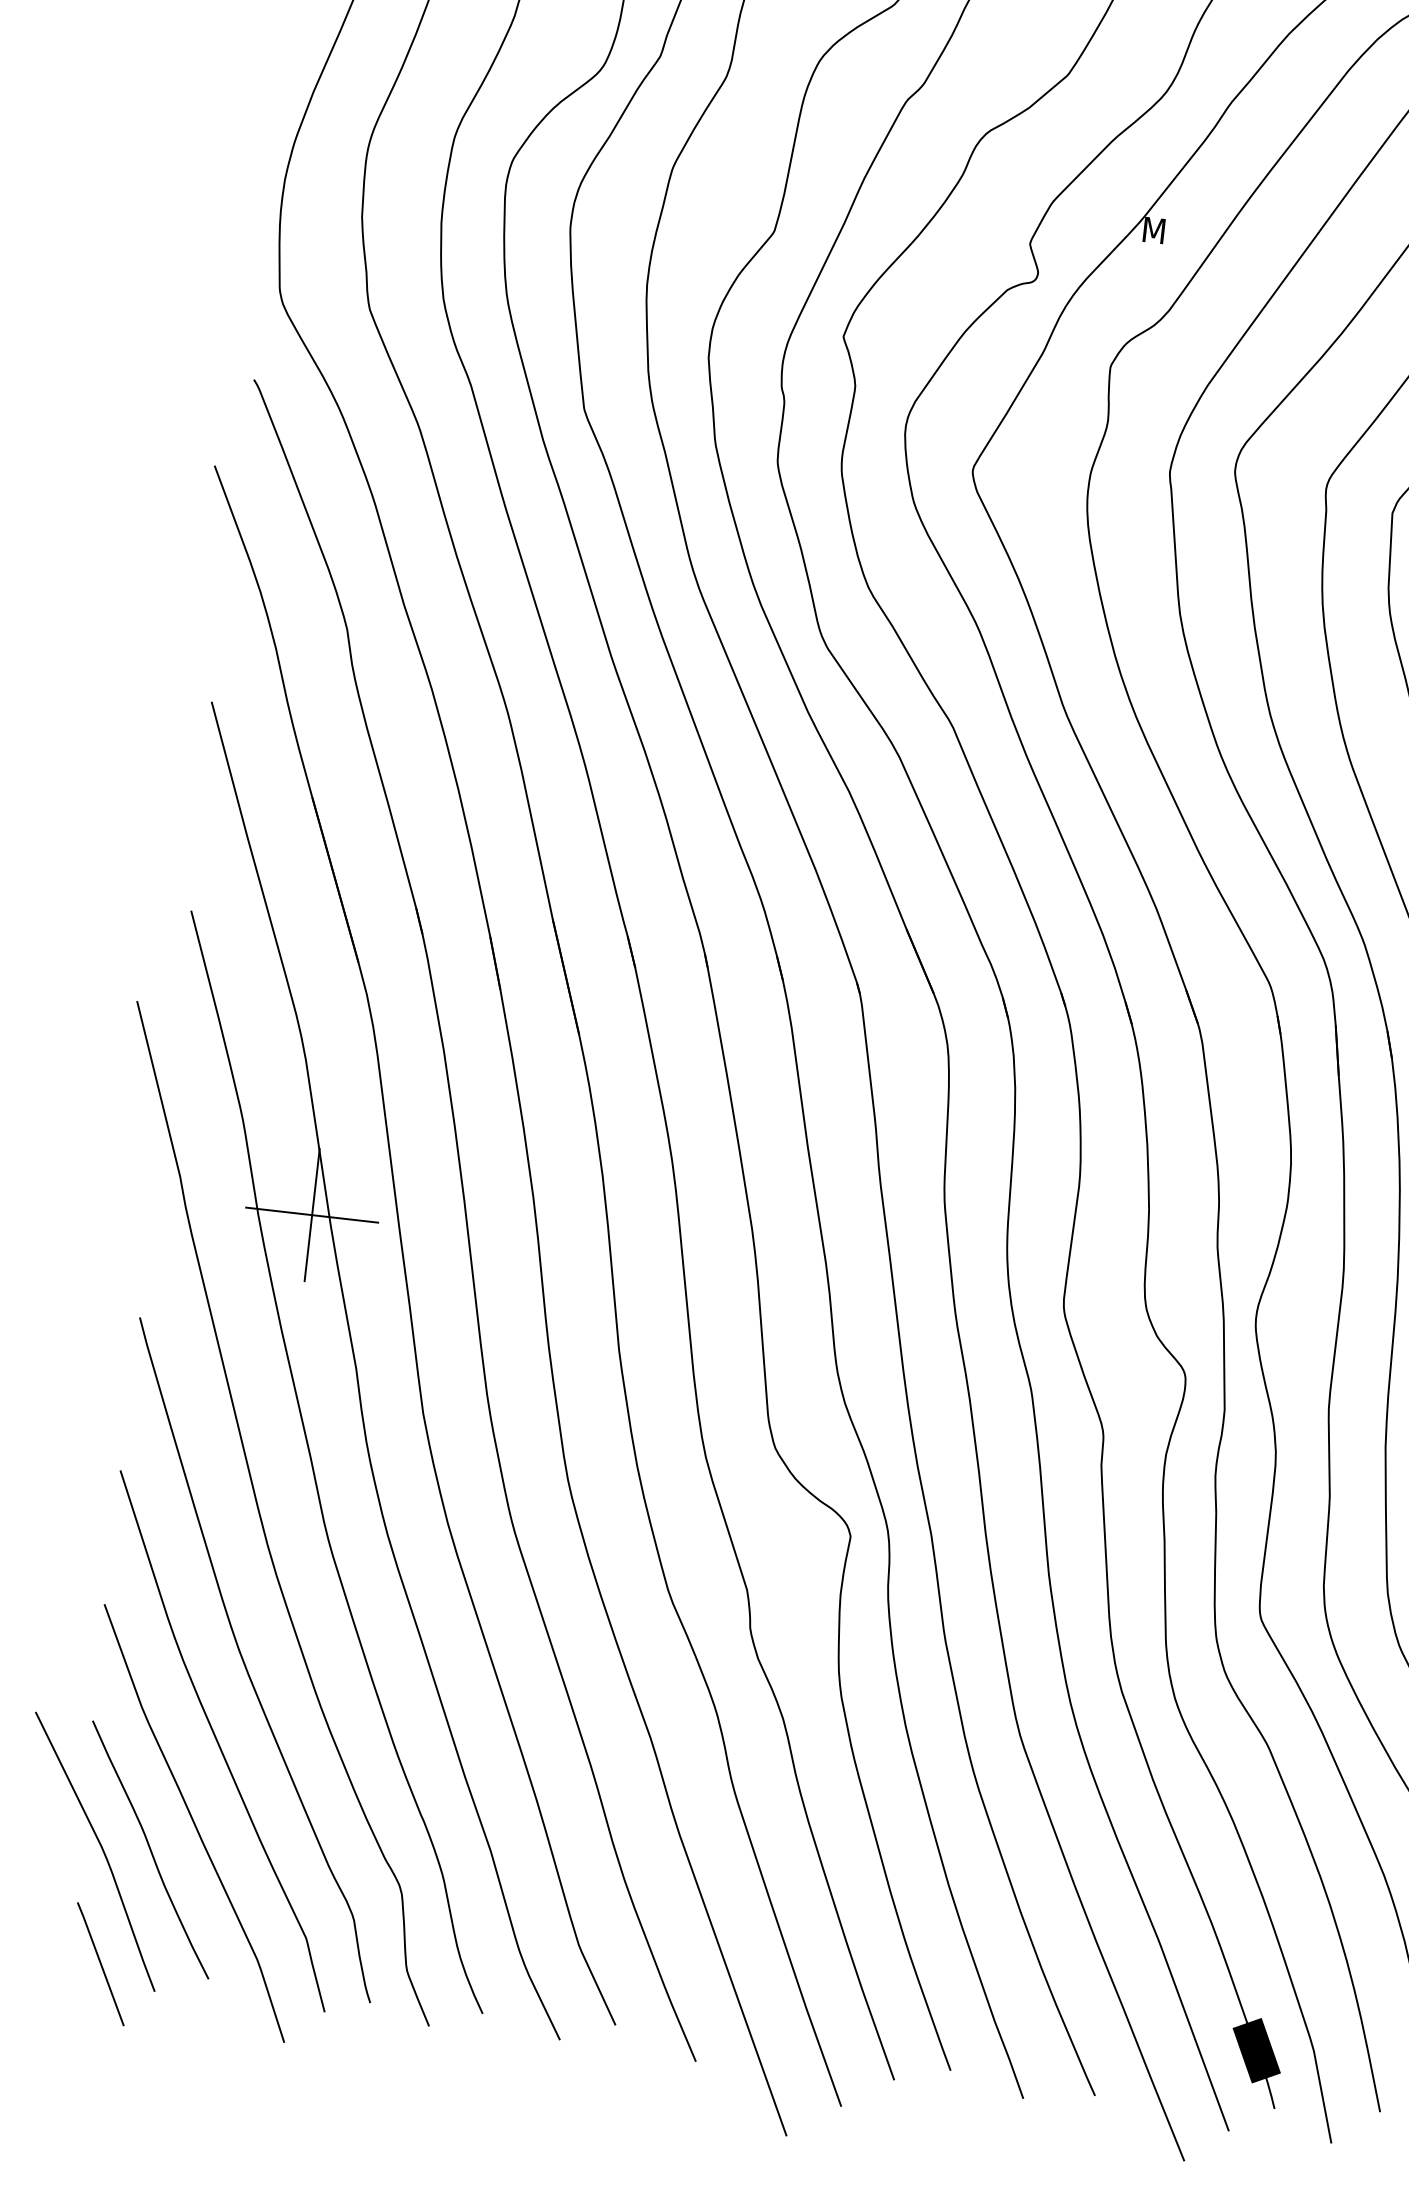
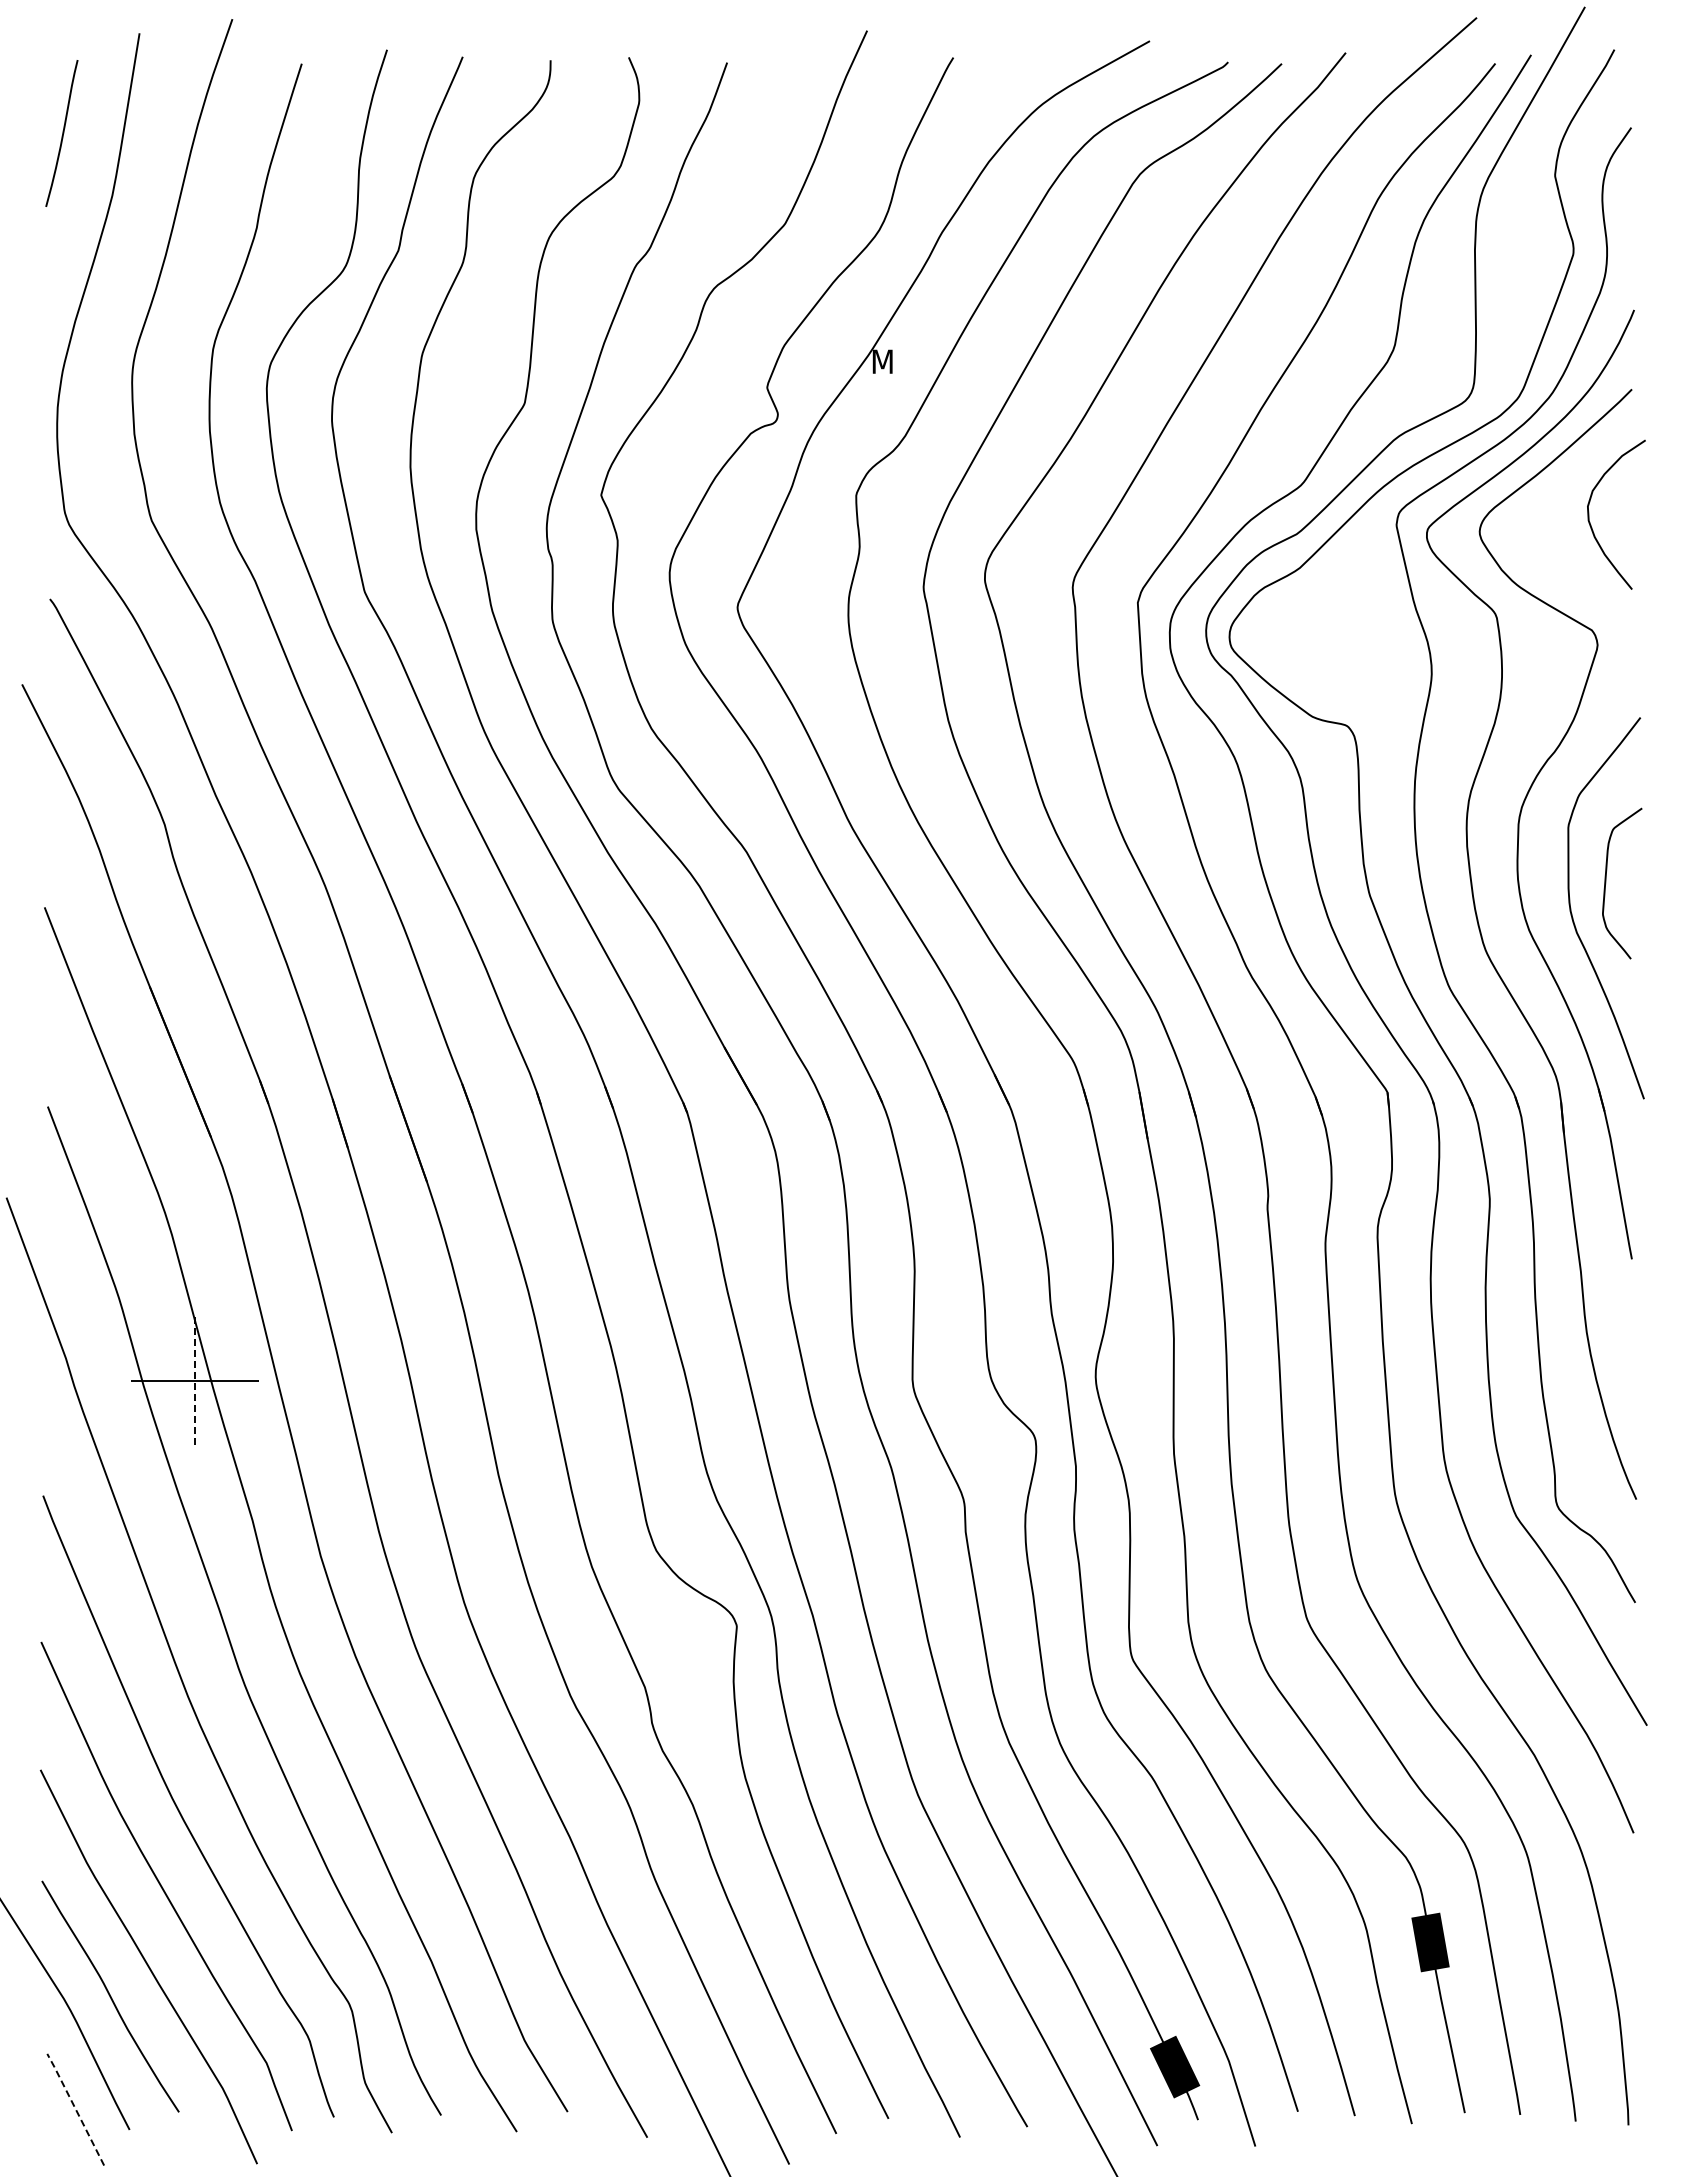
line: (312, 1214) -> (194, 1380), solid -> dashed
line: (100, 1962) -> (75, 2108), solid -> dashed

